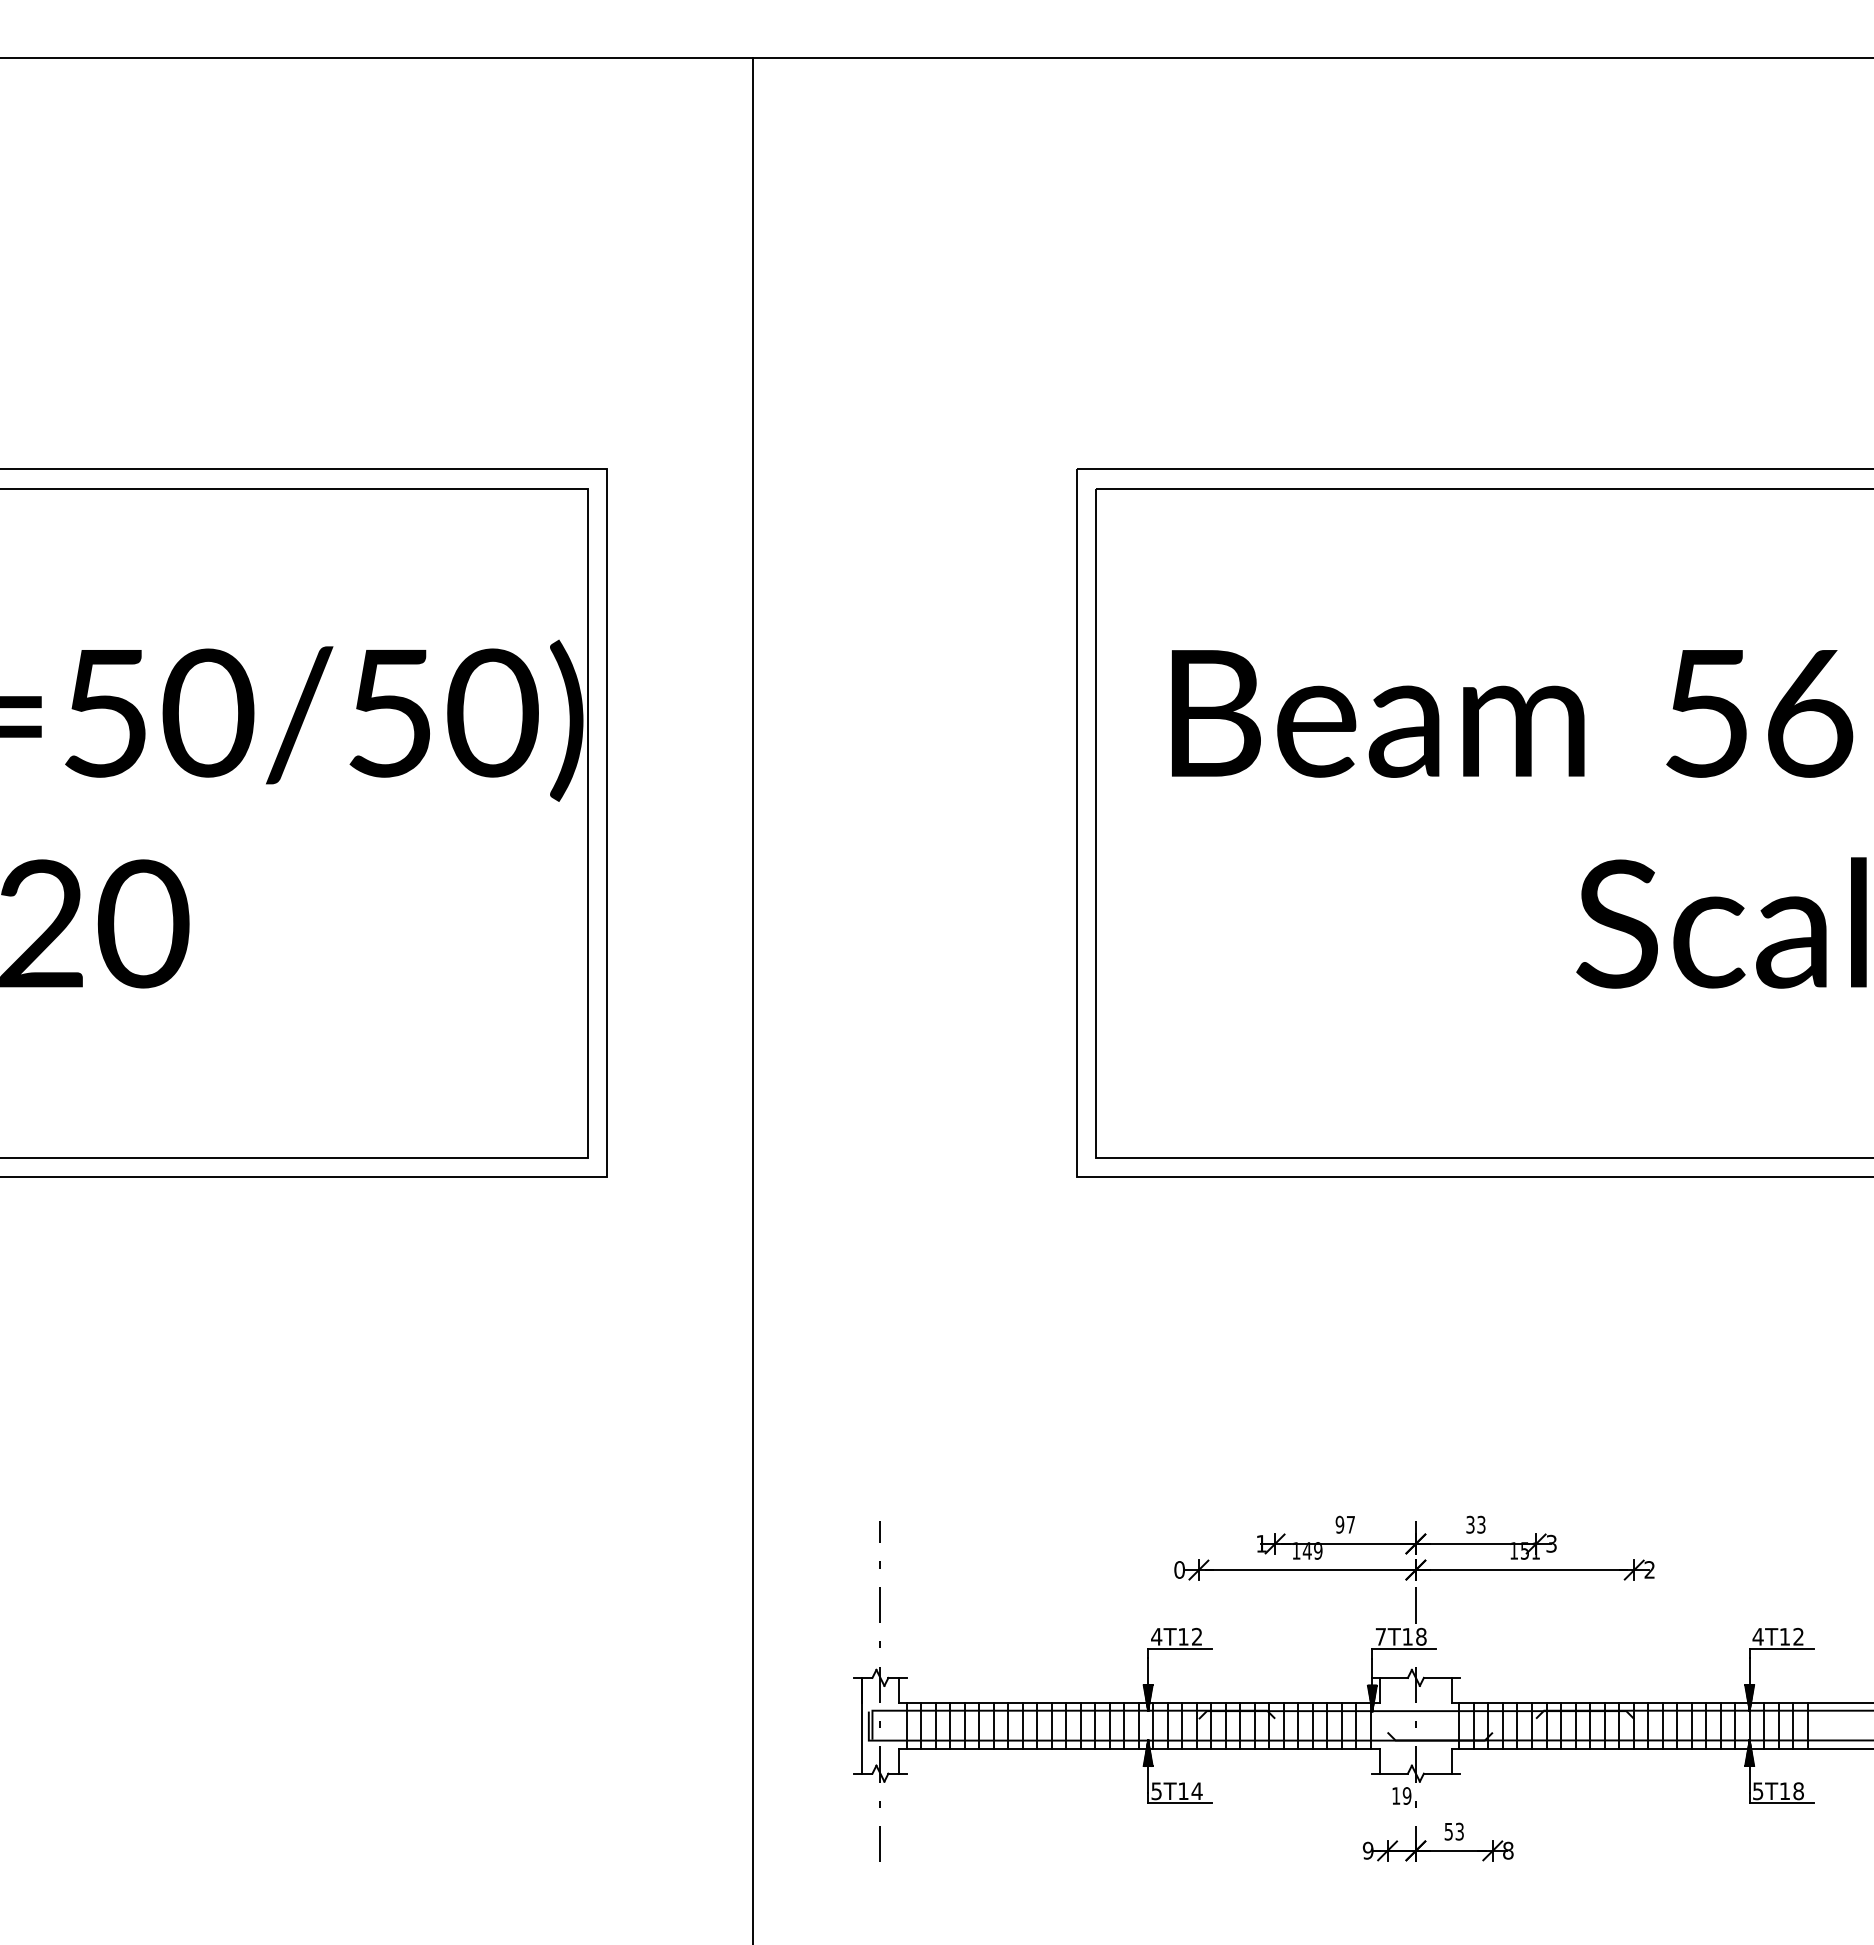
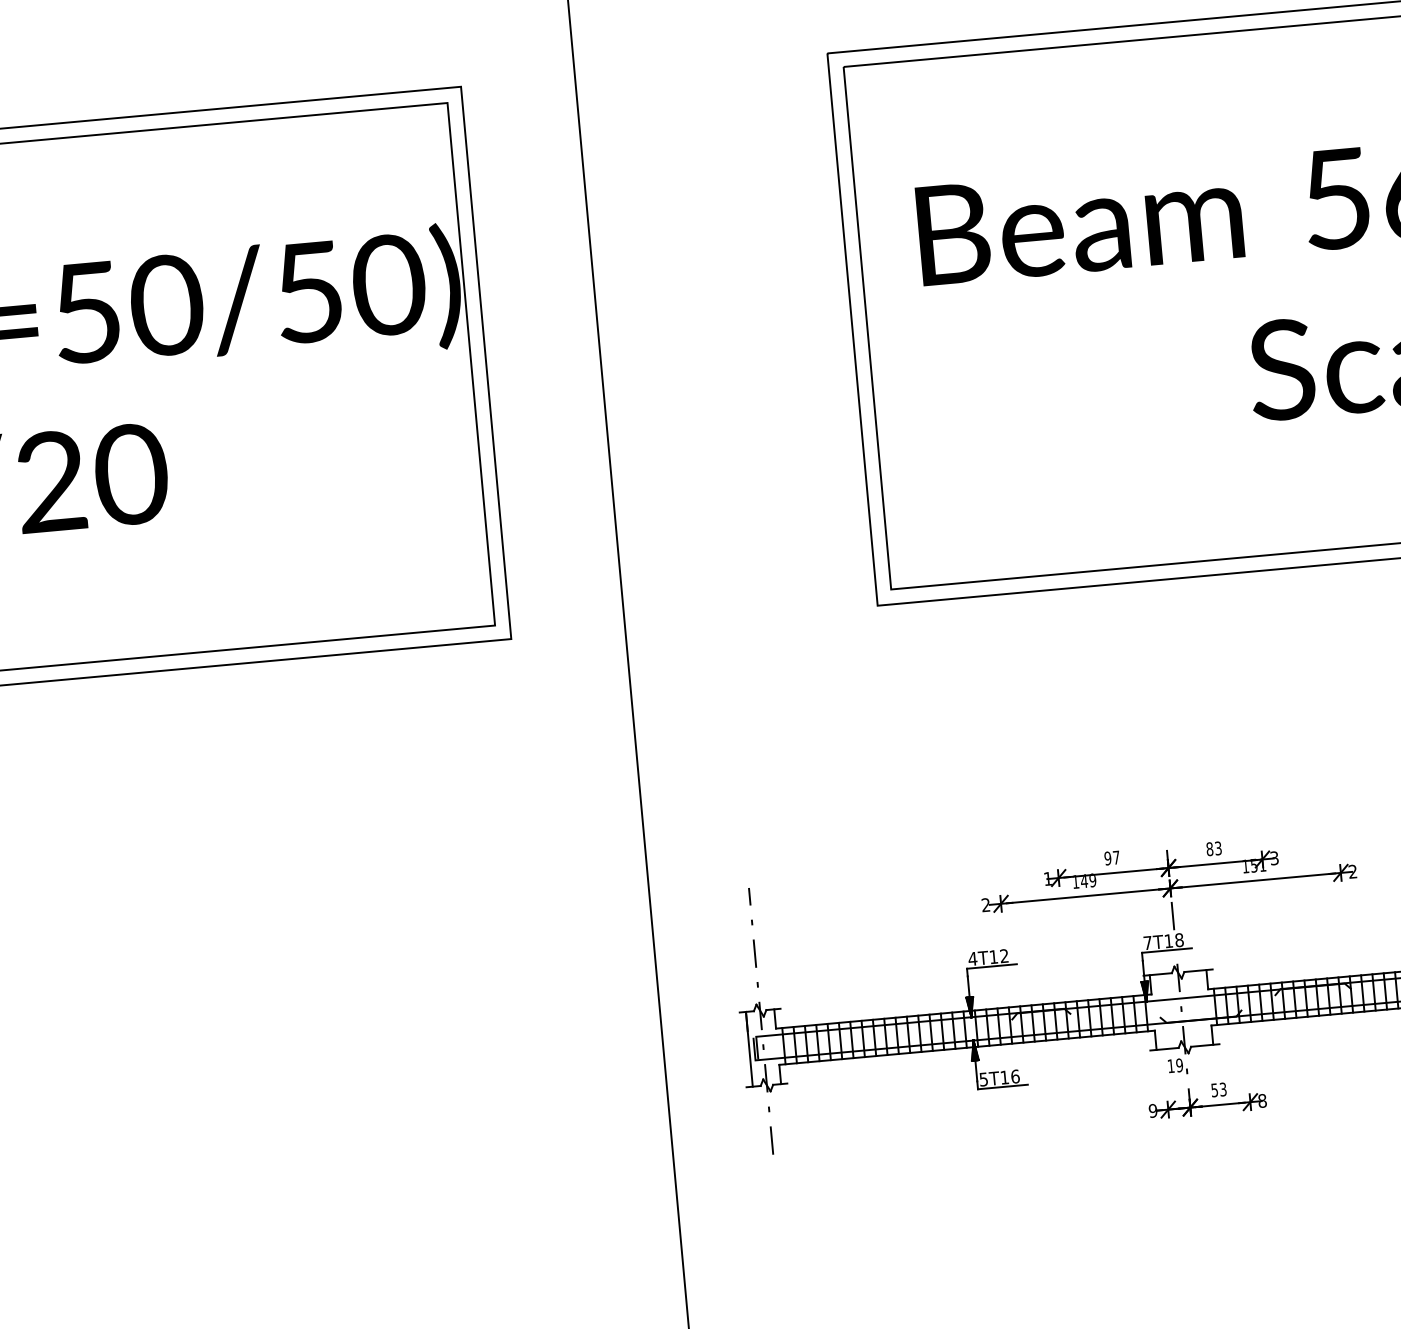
text: (1470, 1524) -> (1209, 848), 33 -> 83
text: (1179, 1569) -> (985, 904), 0 -> 2
text: (1196, 1791) -> (1014, 1076), 5T14 -> 5T16

